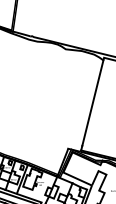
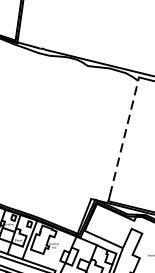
line: (92, 102) -> (123, 137), solid -> dashed

